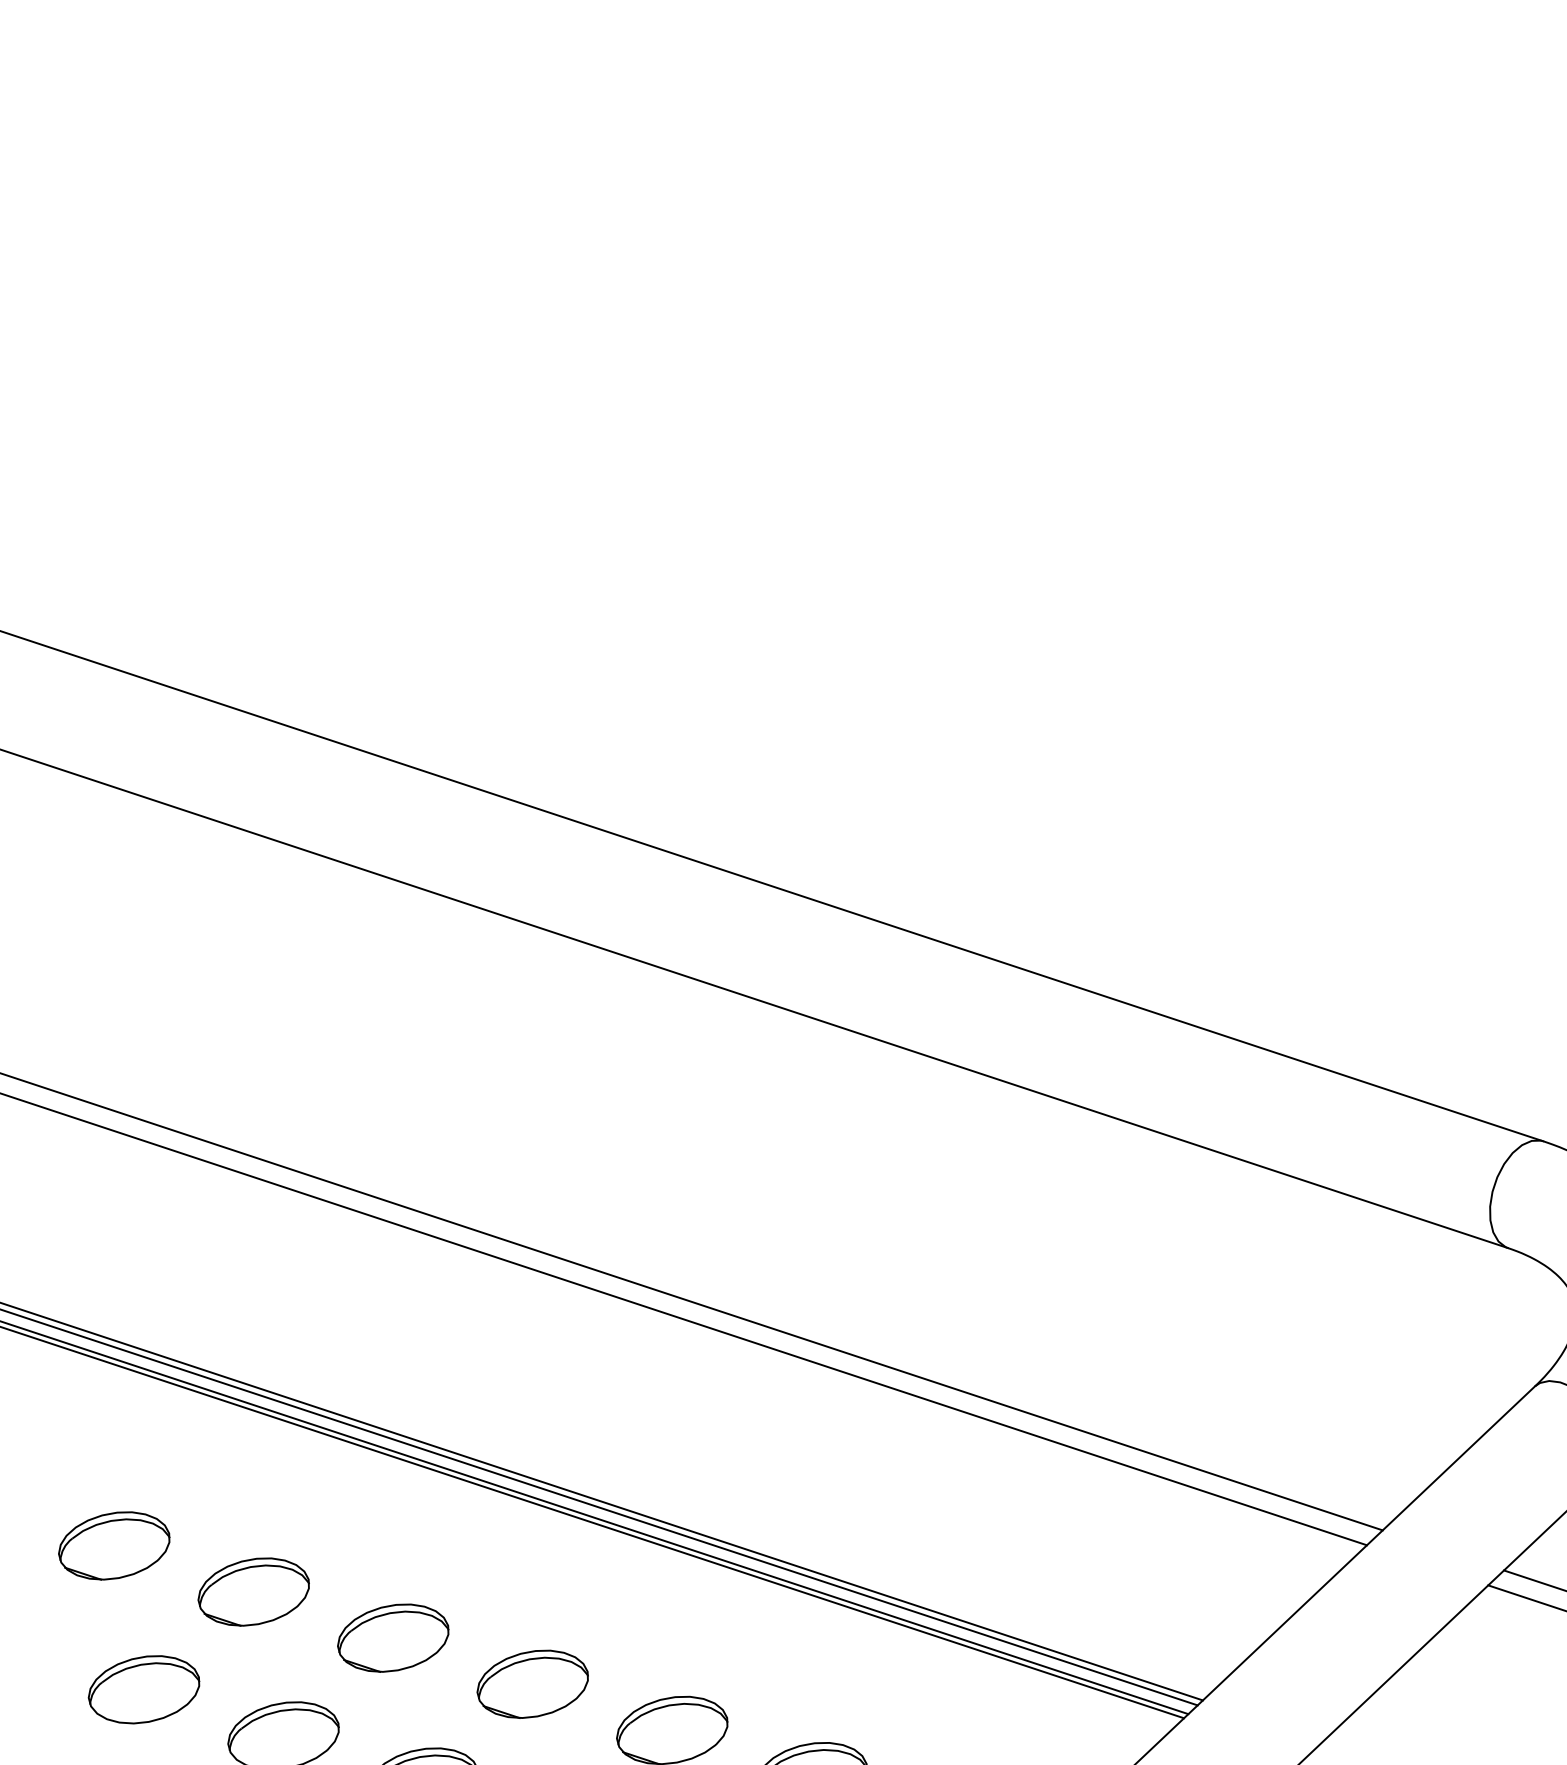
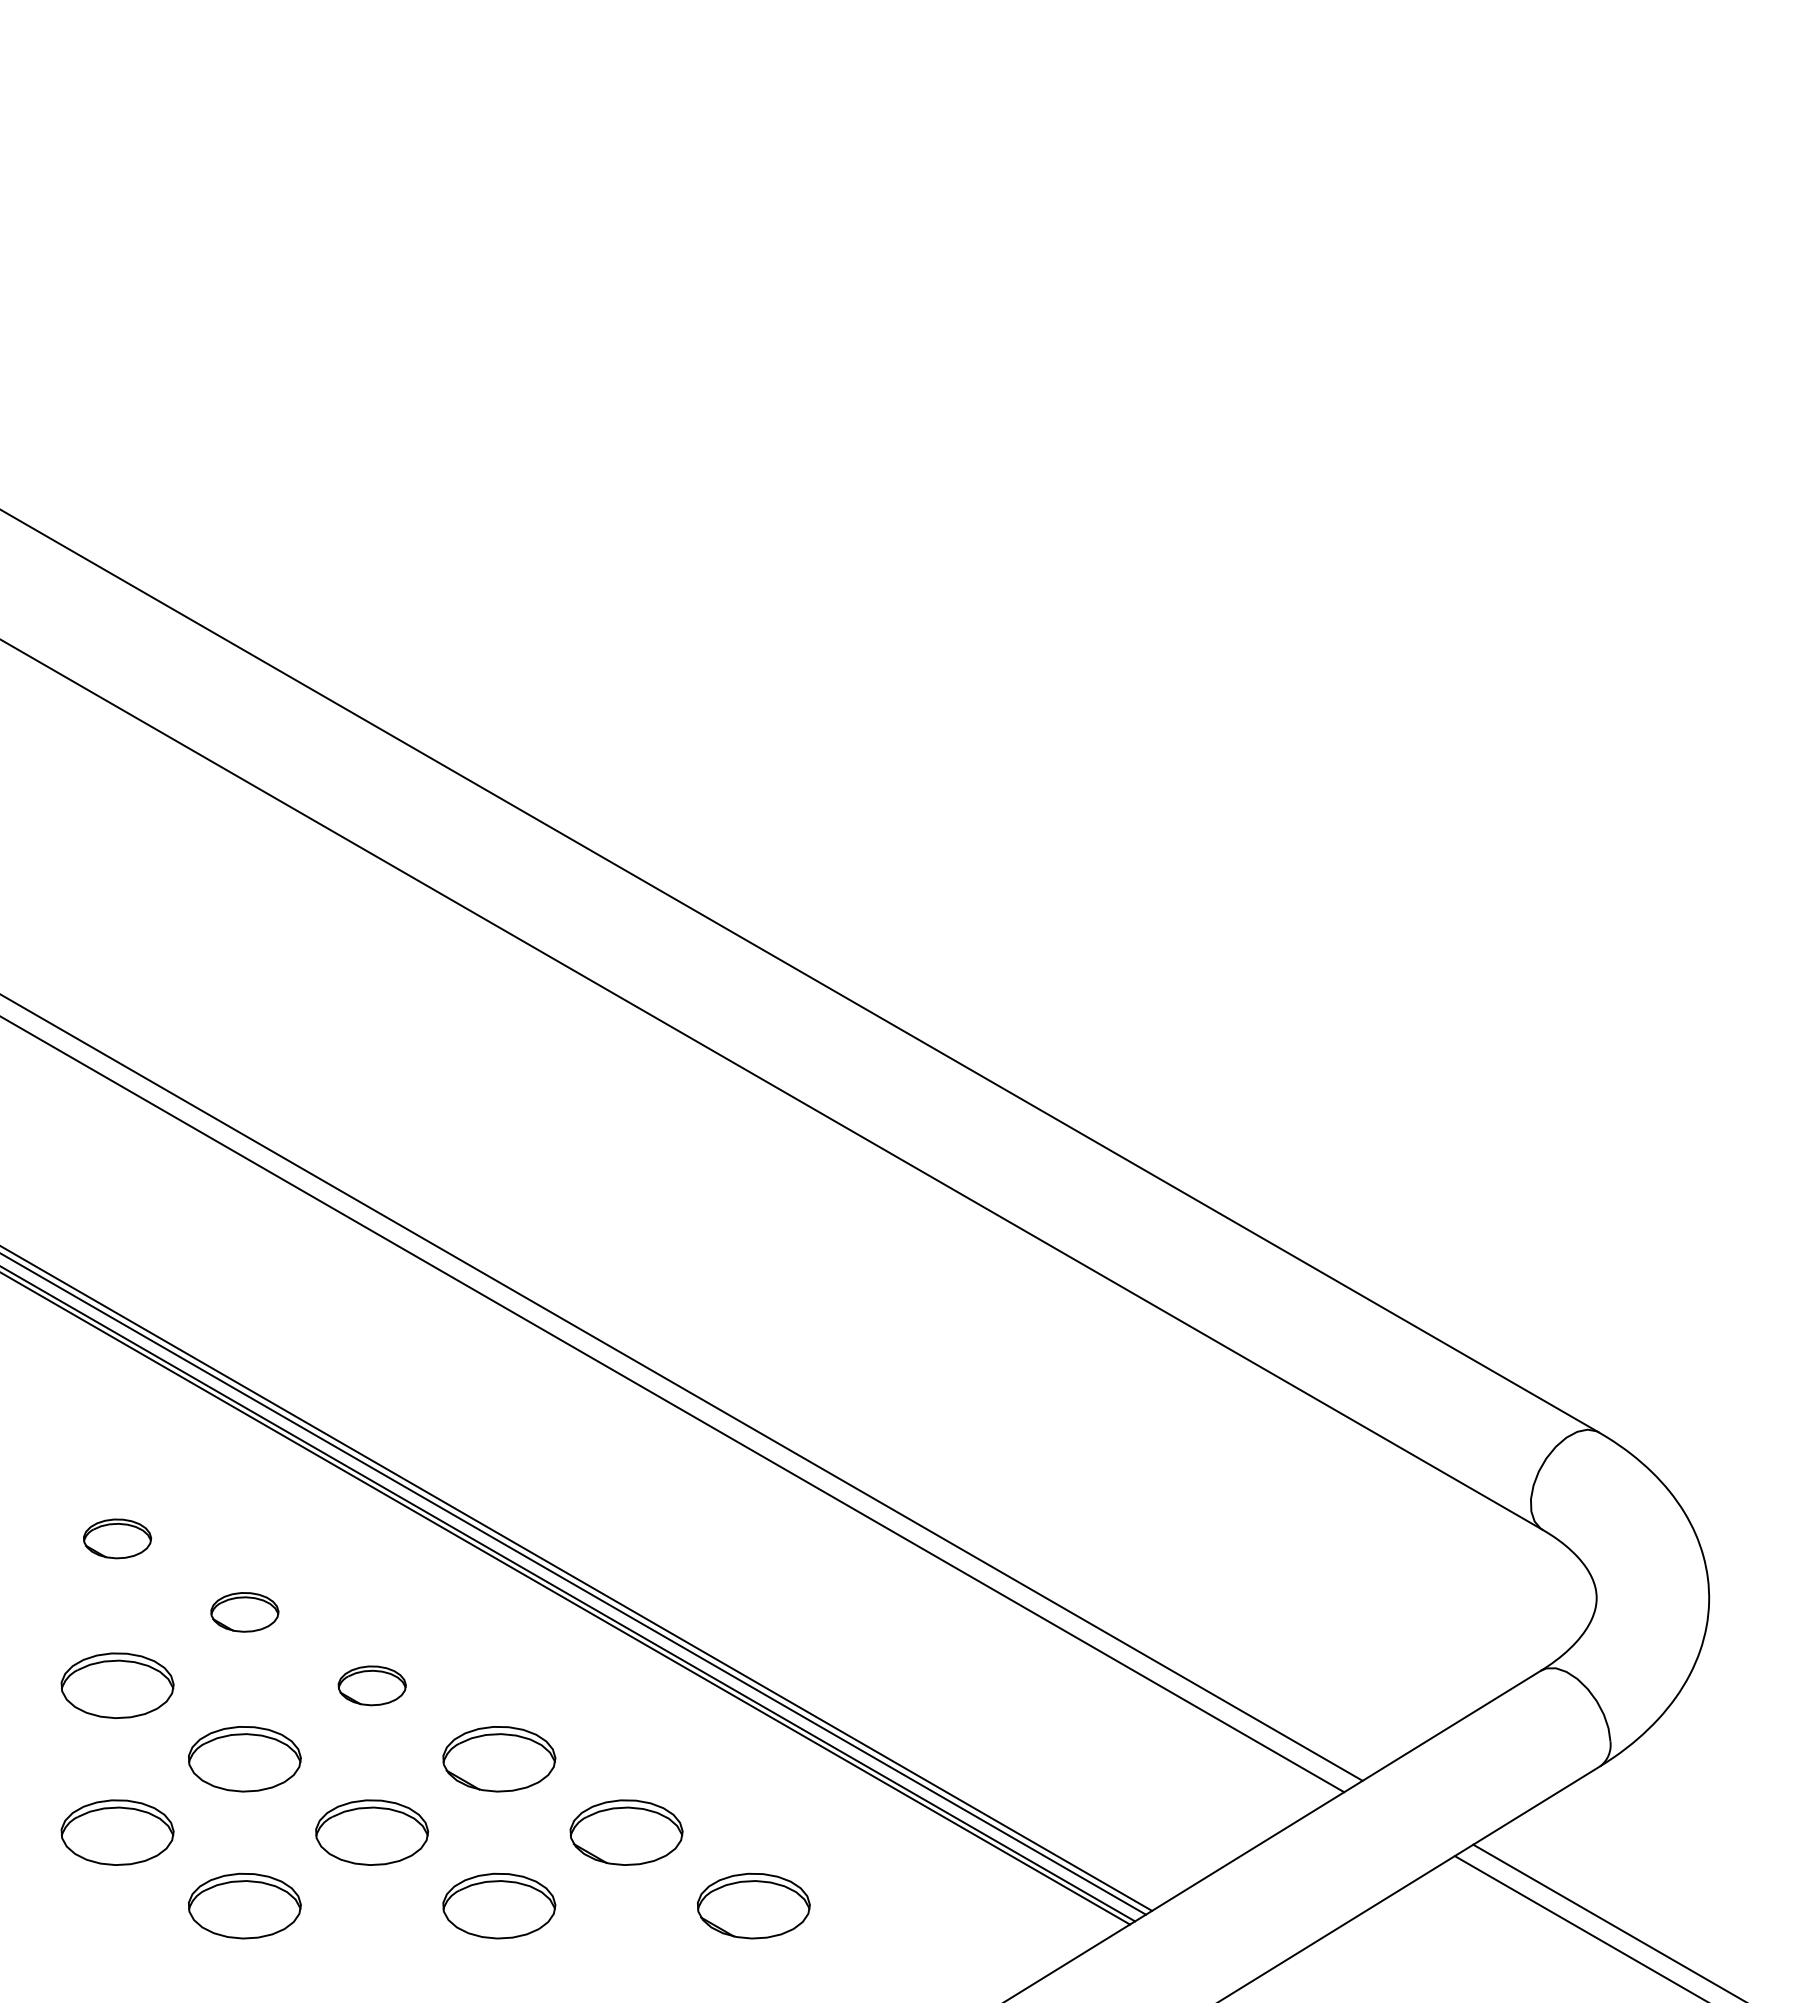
part: (114, 1545) -> (117, 1538), size x0.6
part: (253, 1592) -> (244, 1612), size x0.6
part: (393, 1637) -> (372, 1685), size x0.6

